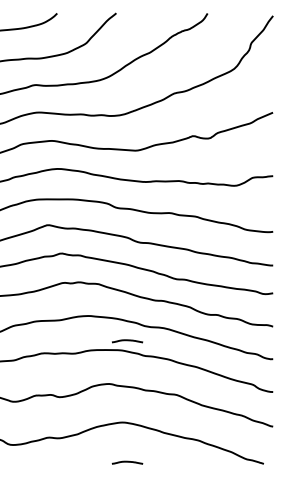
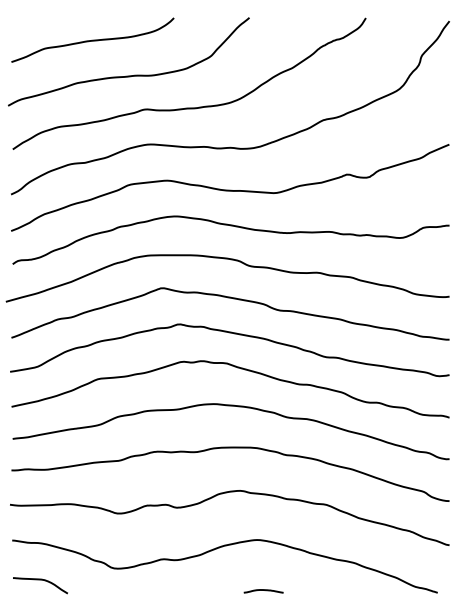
curve: (127, 340) -> (263, 435), removed

